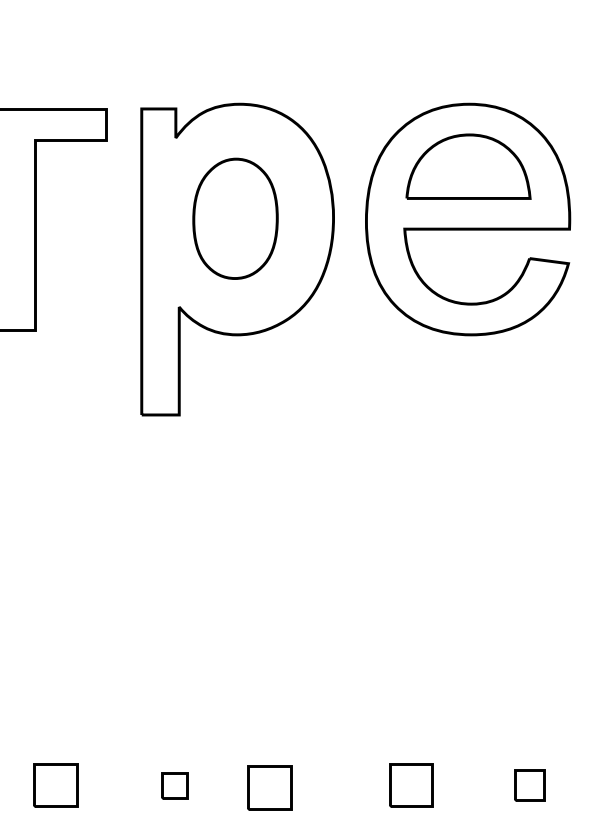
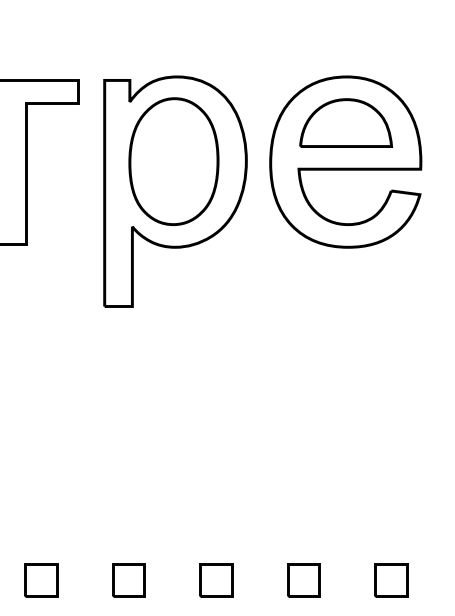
part: (234, 218) -> (173, 161), size x1.43
part: (173, 785) -> (128, 580), size x1.67
part: (529, 785) -> (391, 580), size x1.43
part: (270, 788) -> (216, 580), moved

